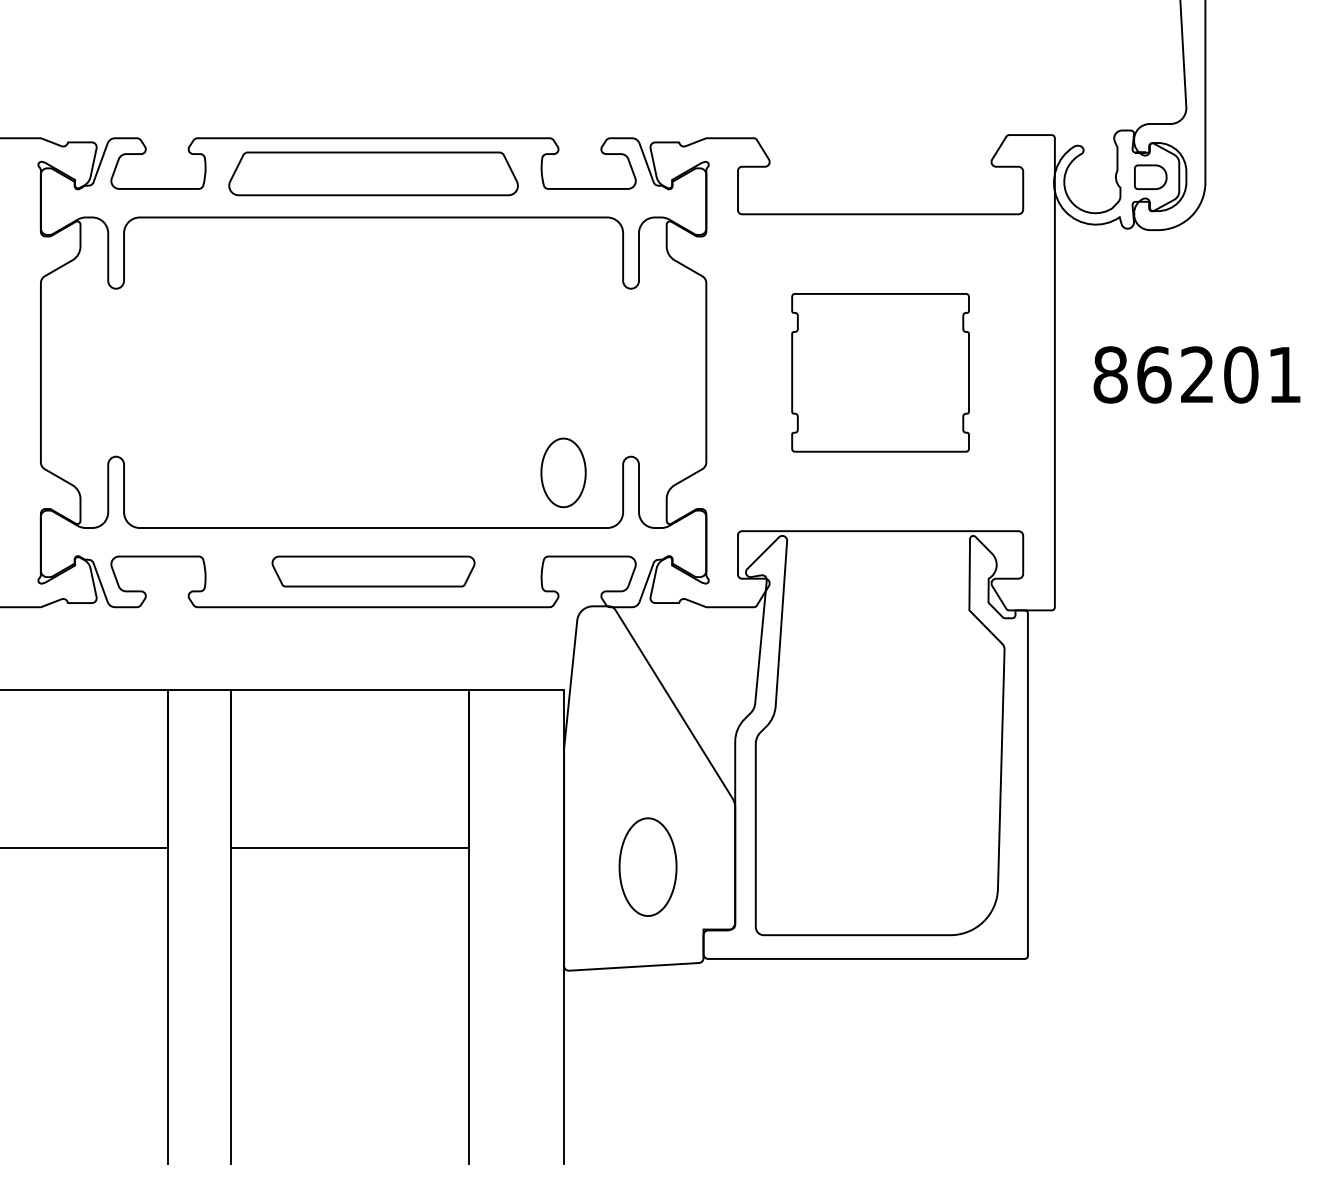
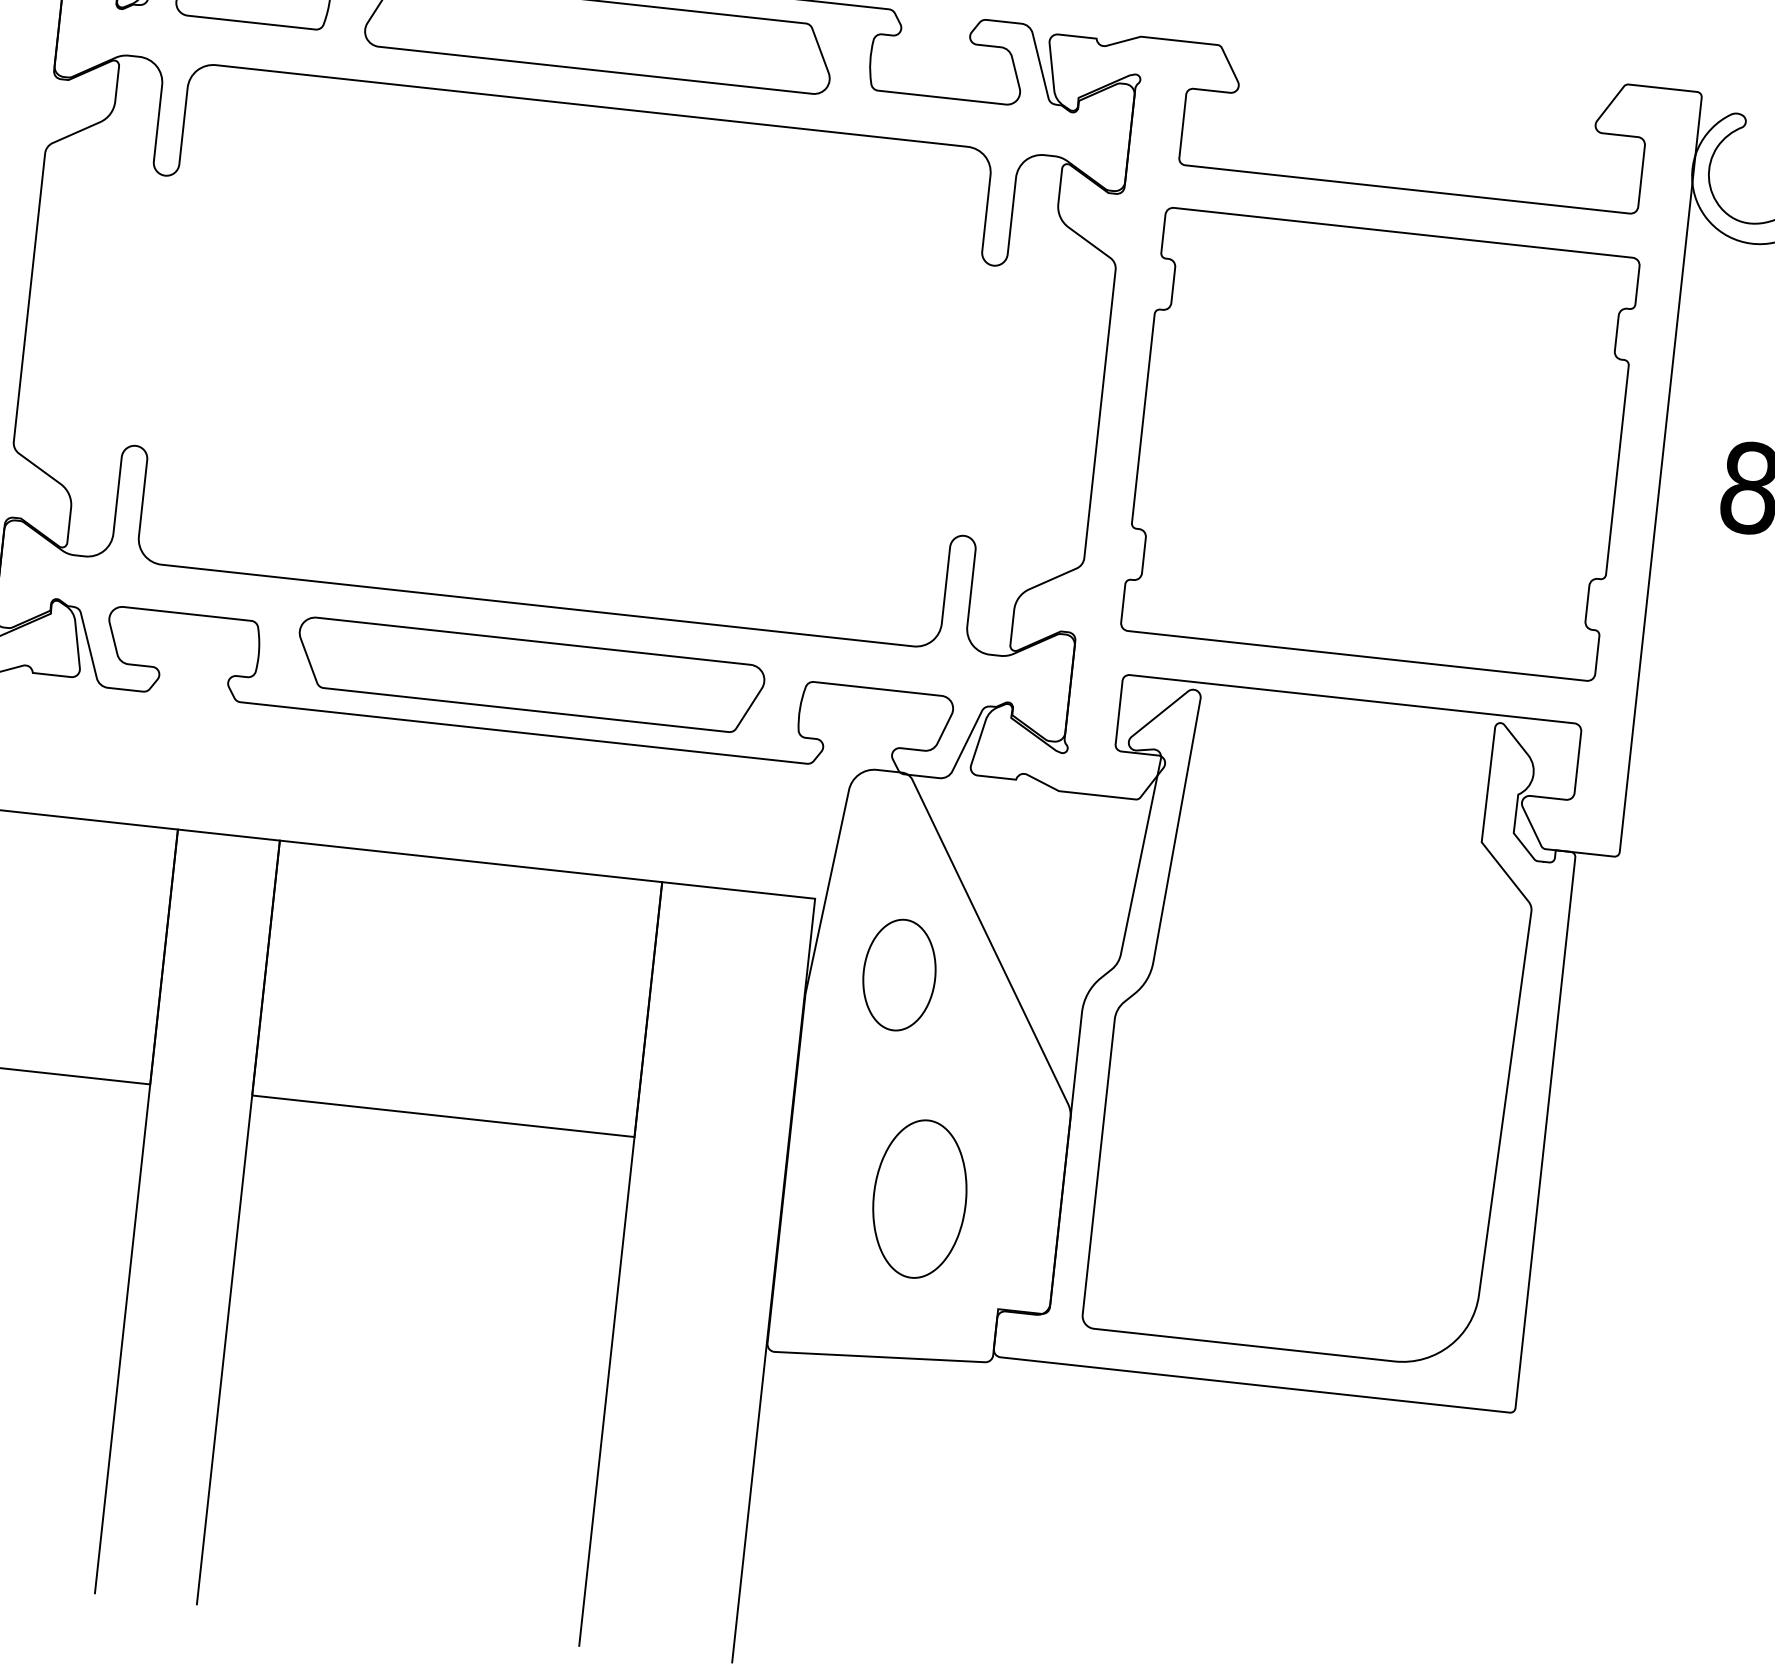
part: (880, 372) -> (1380, 443), size x1.67
part: (563, 472) -> (899, 974), moved
part: (373, 571) -> (529, 675), size x1.43

